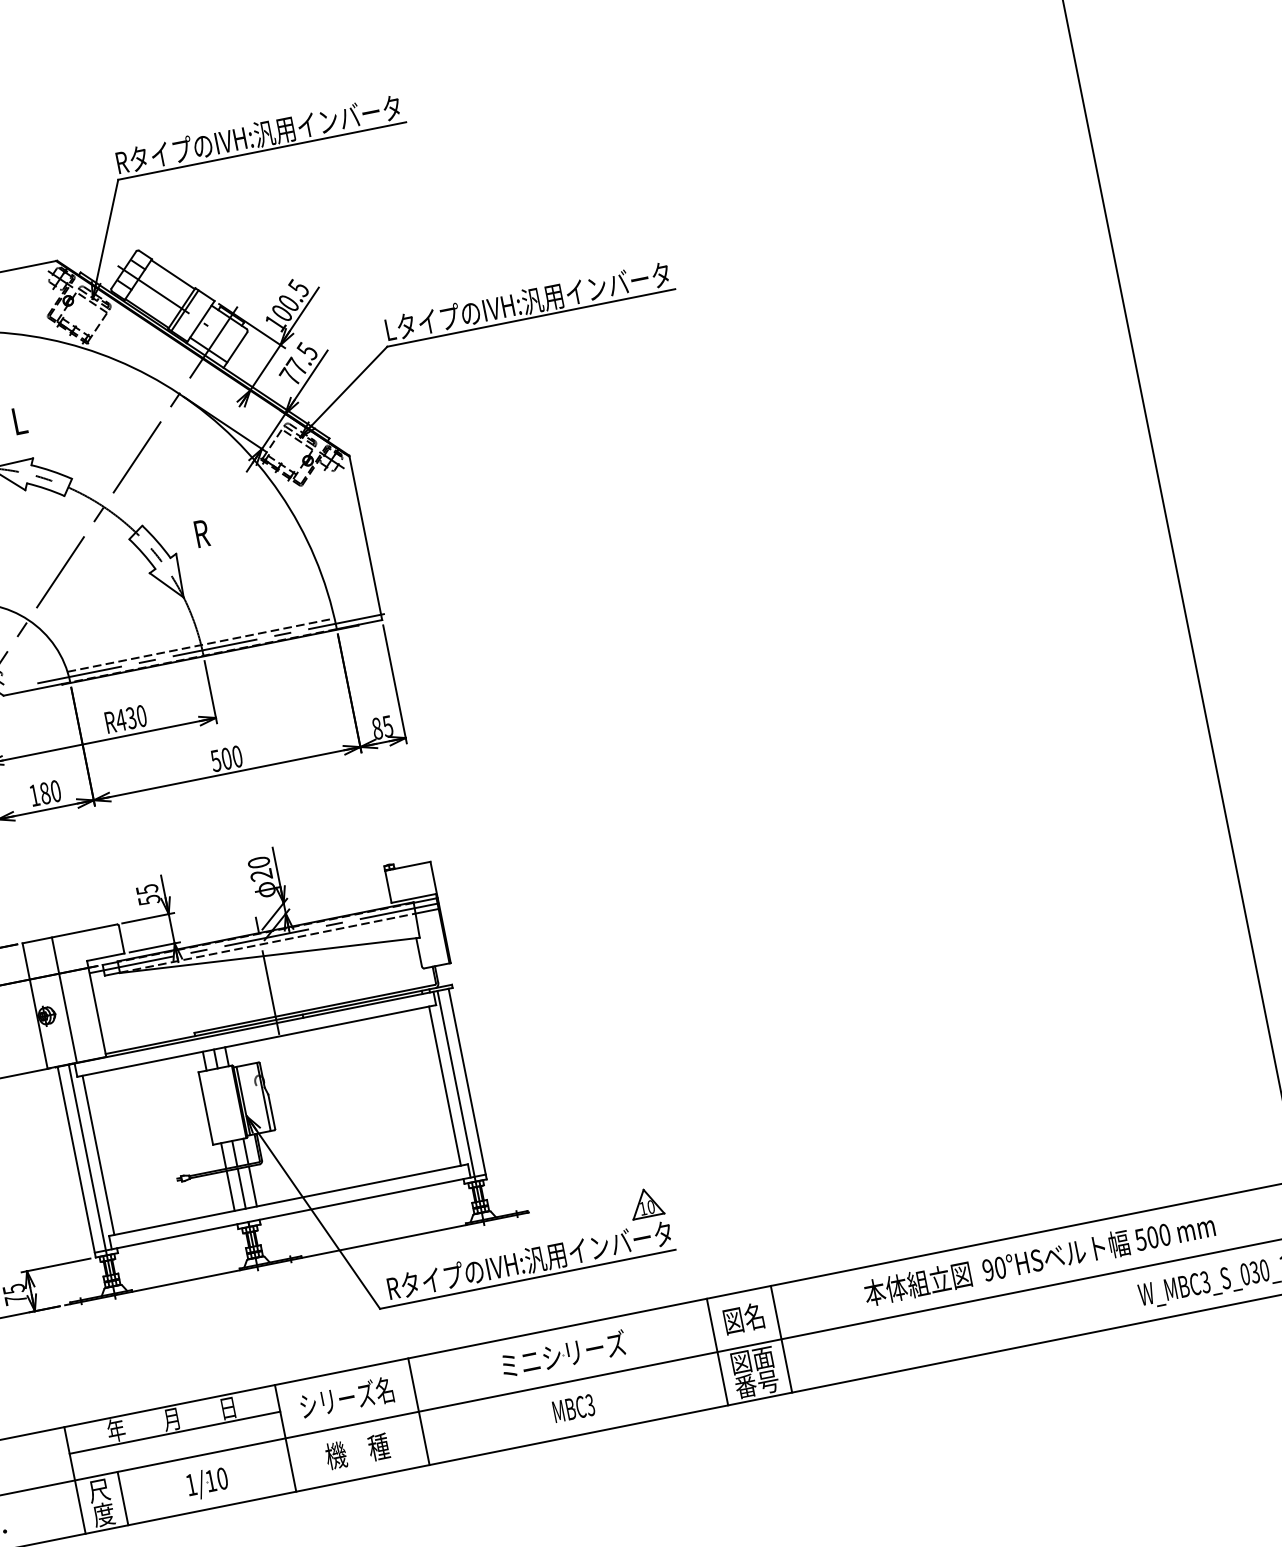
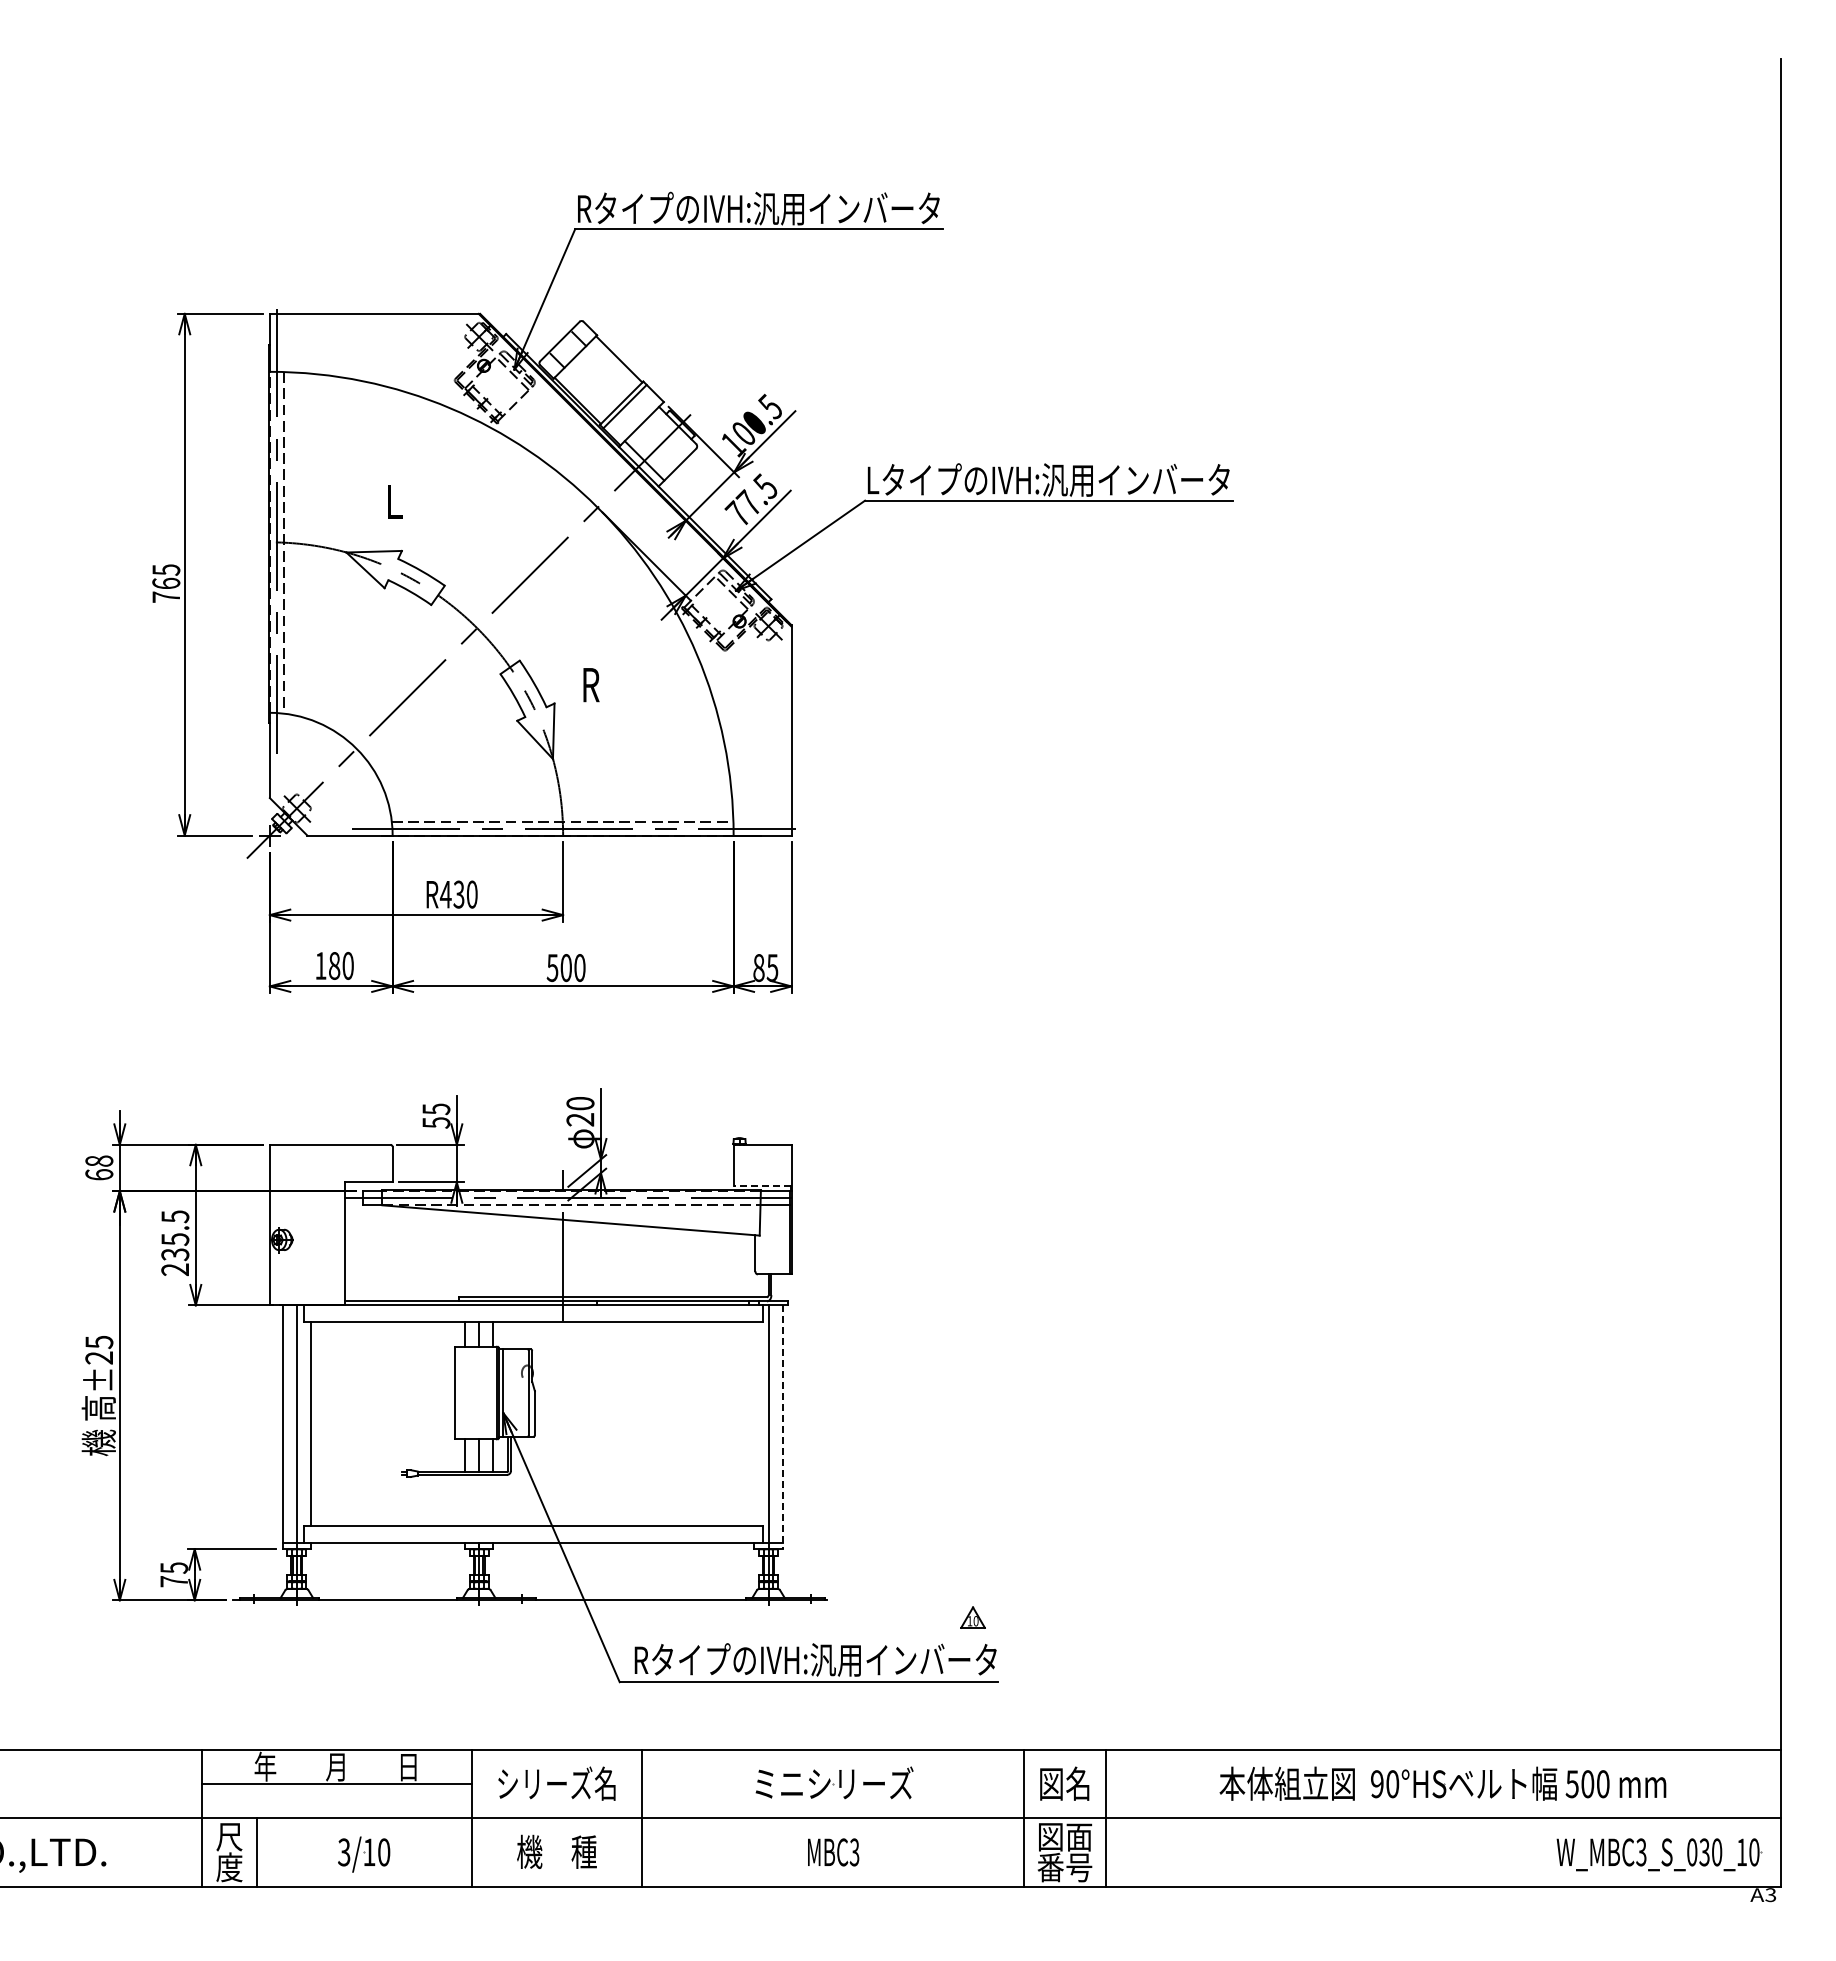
line: (162, 295) -> (601, 382), removed
line: (413, 898) -> (761, 1185), solid -> dashed
line: (64, 999) -> (307, 1224), removed
line: (467, 1084) -> (782, 1427), solid -> dashed
line: (445, 1086) -> (754, 1424), removed
line: (253, 1186) -> (493, 1500), removed
line: (242, 1188) -> (479, 1500), removed
line: (230, 1191) -> (464, 1500), removed
part: (645, 1203) -> (972, 1617), size x0.6
text: (191, 1484) -> (344, 1852), 1/10 -> 3/10

